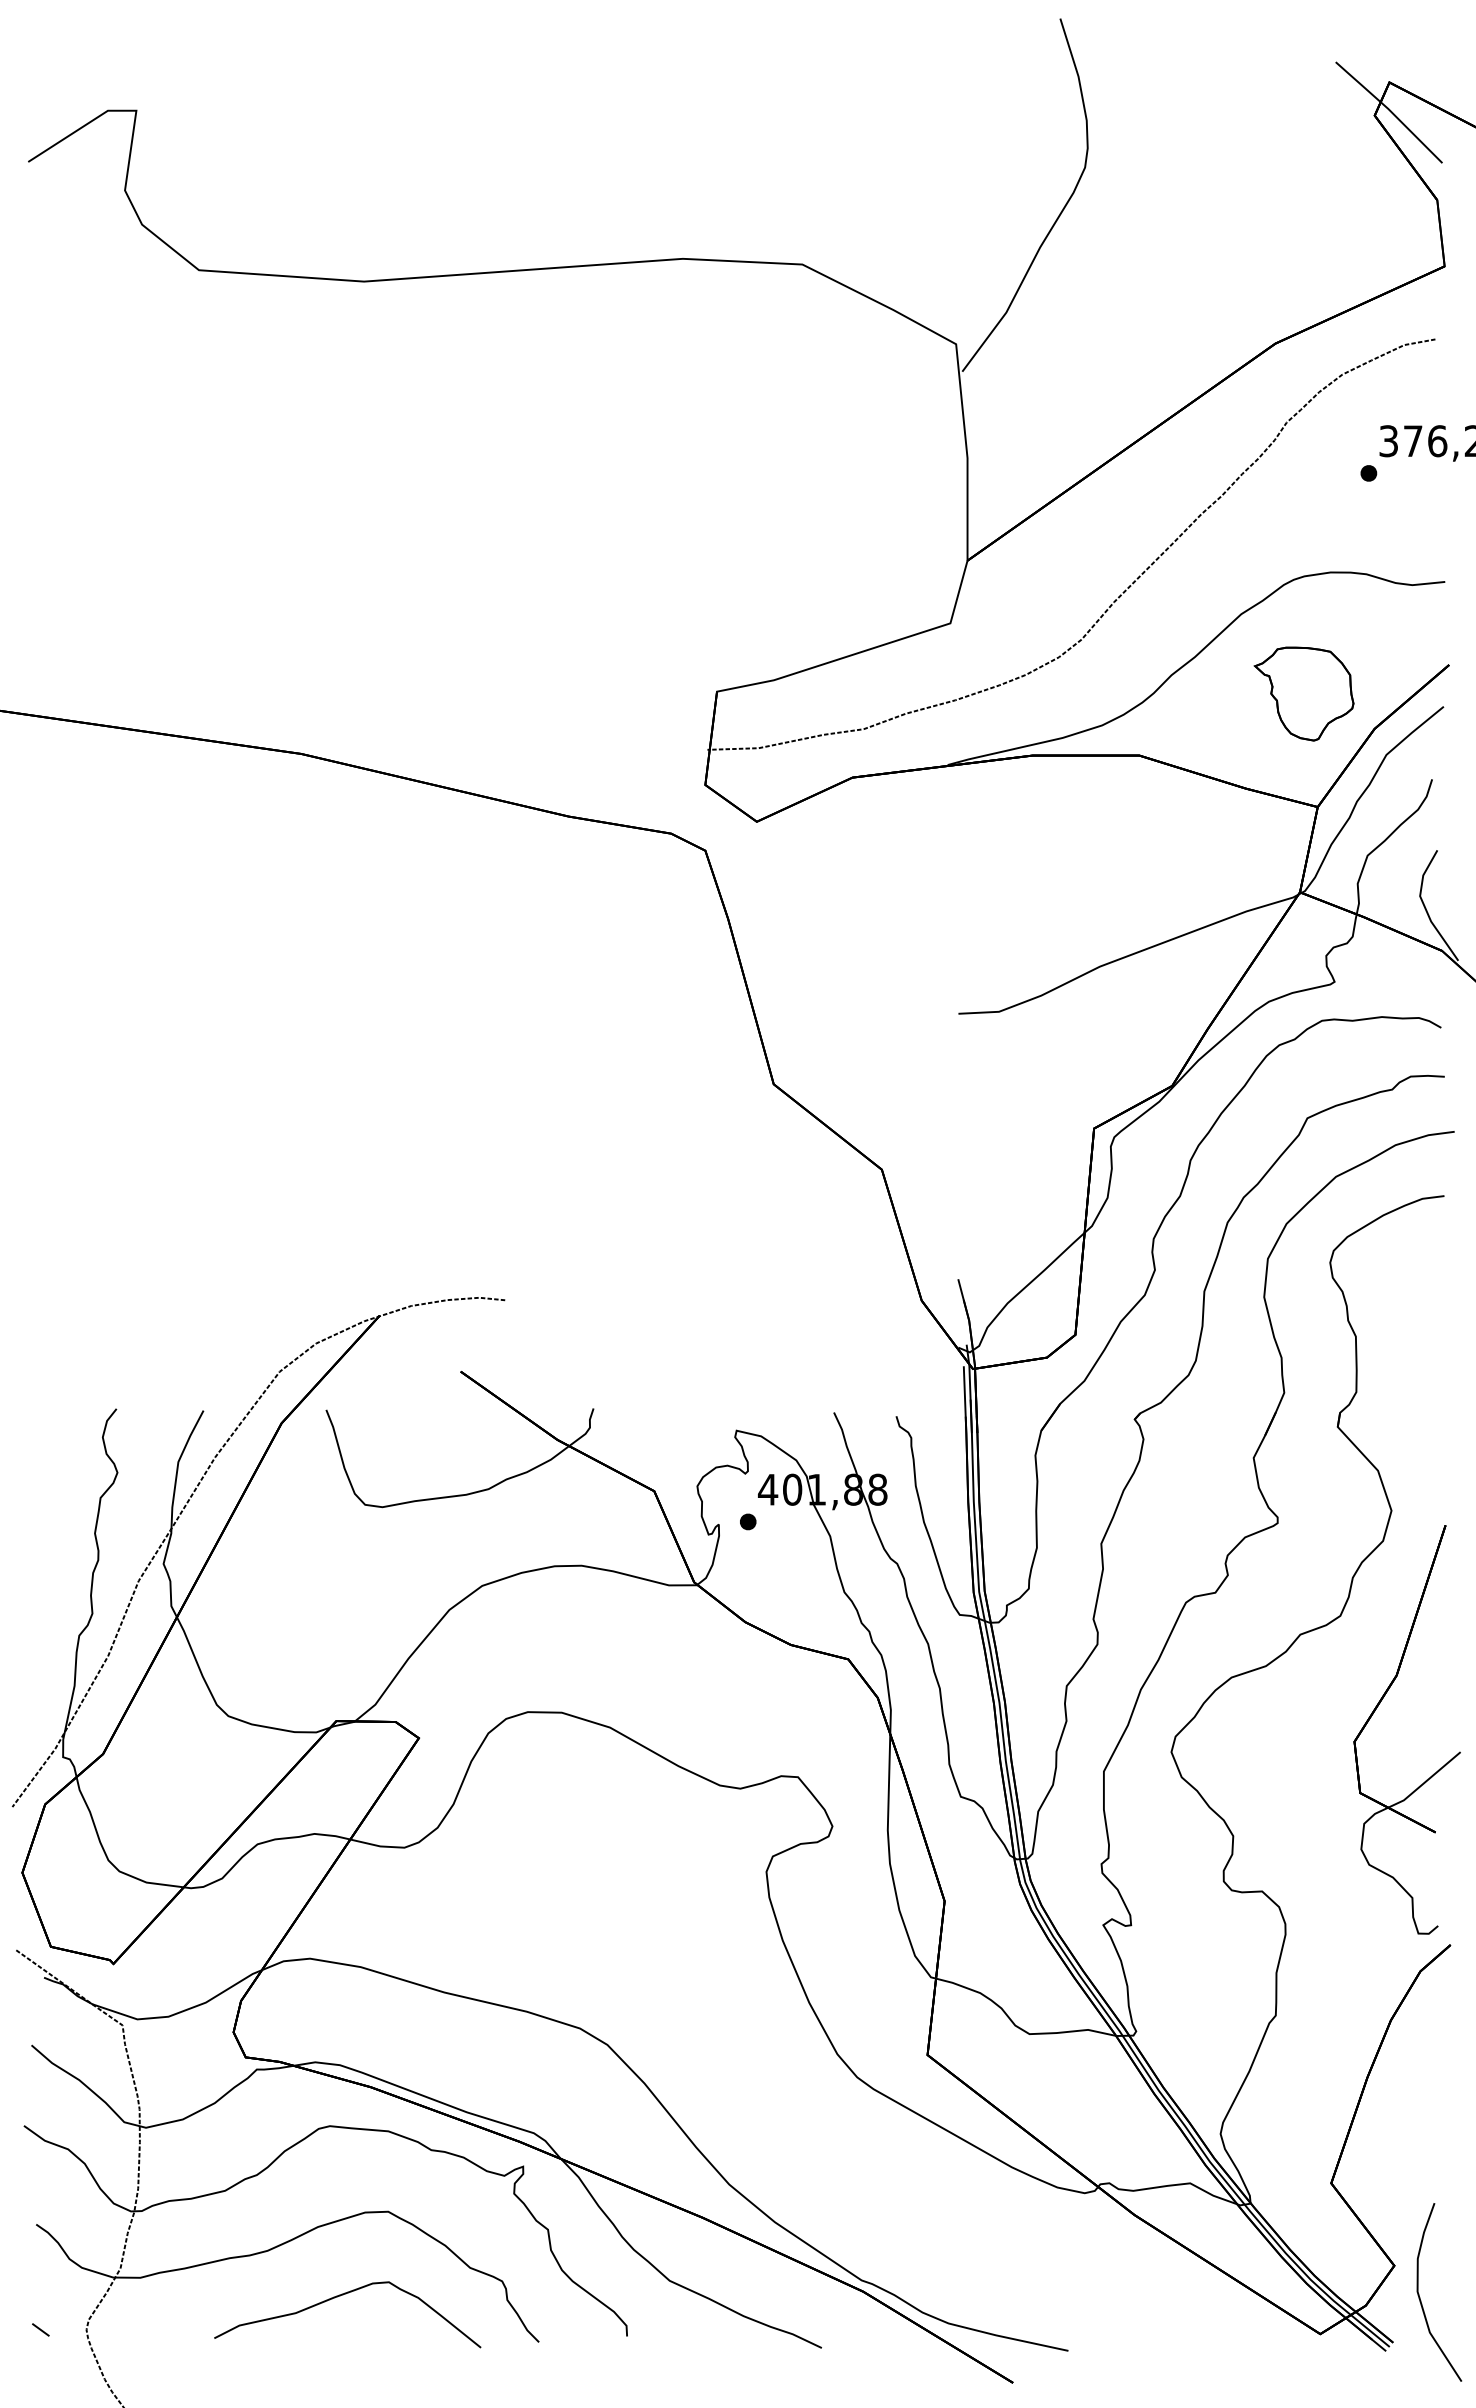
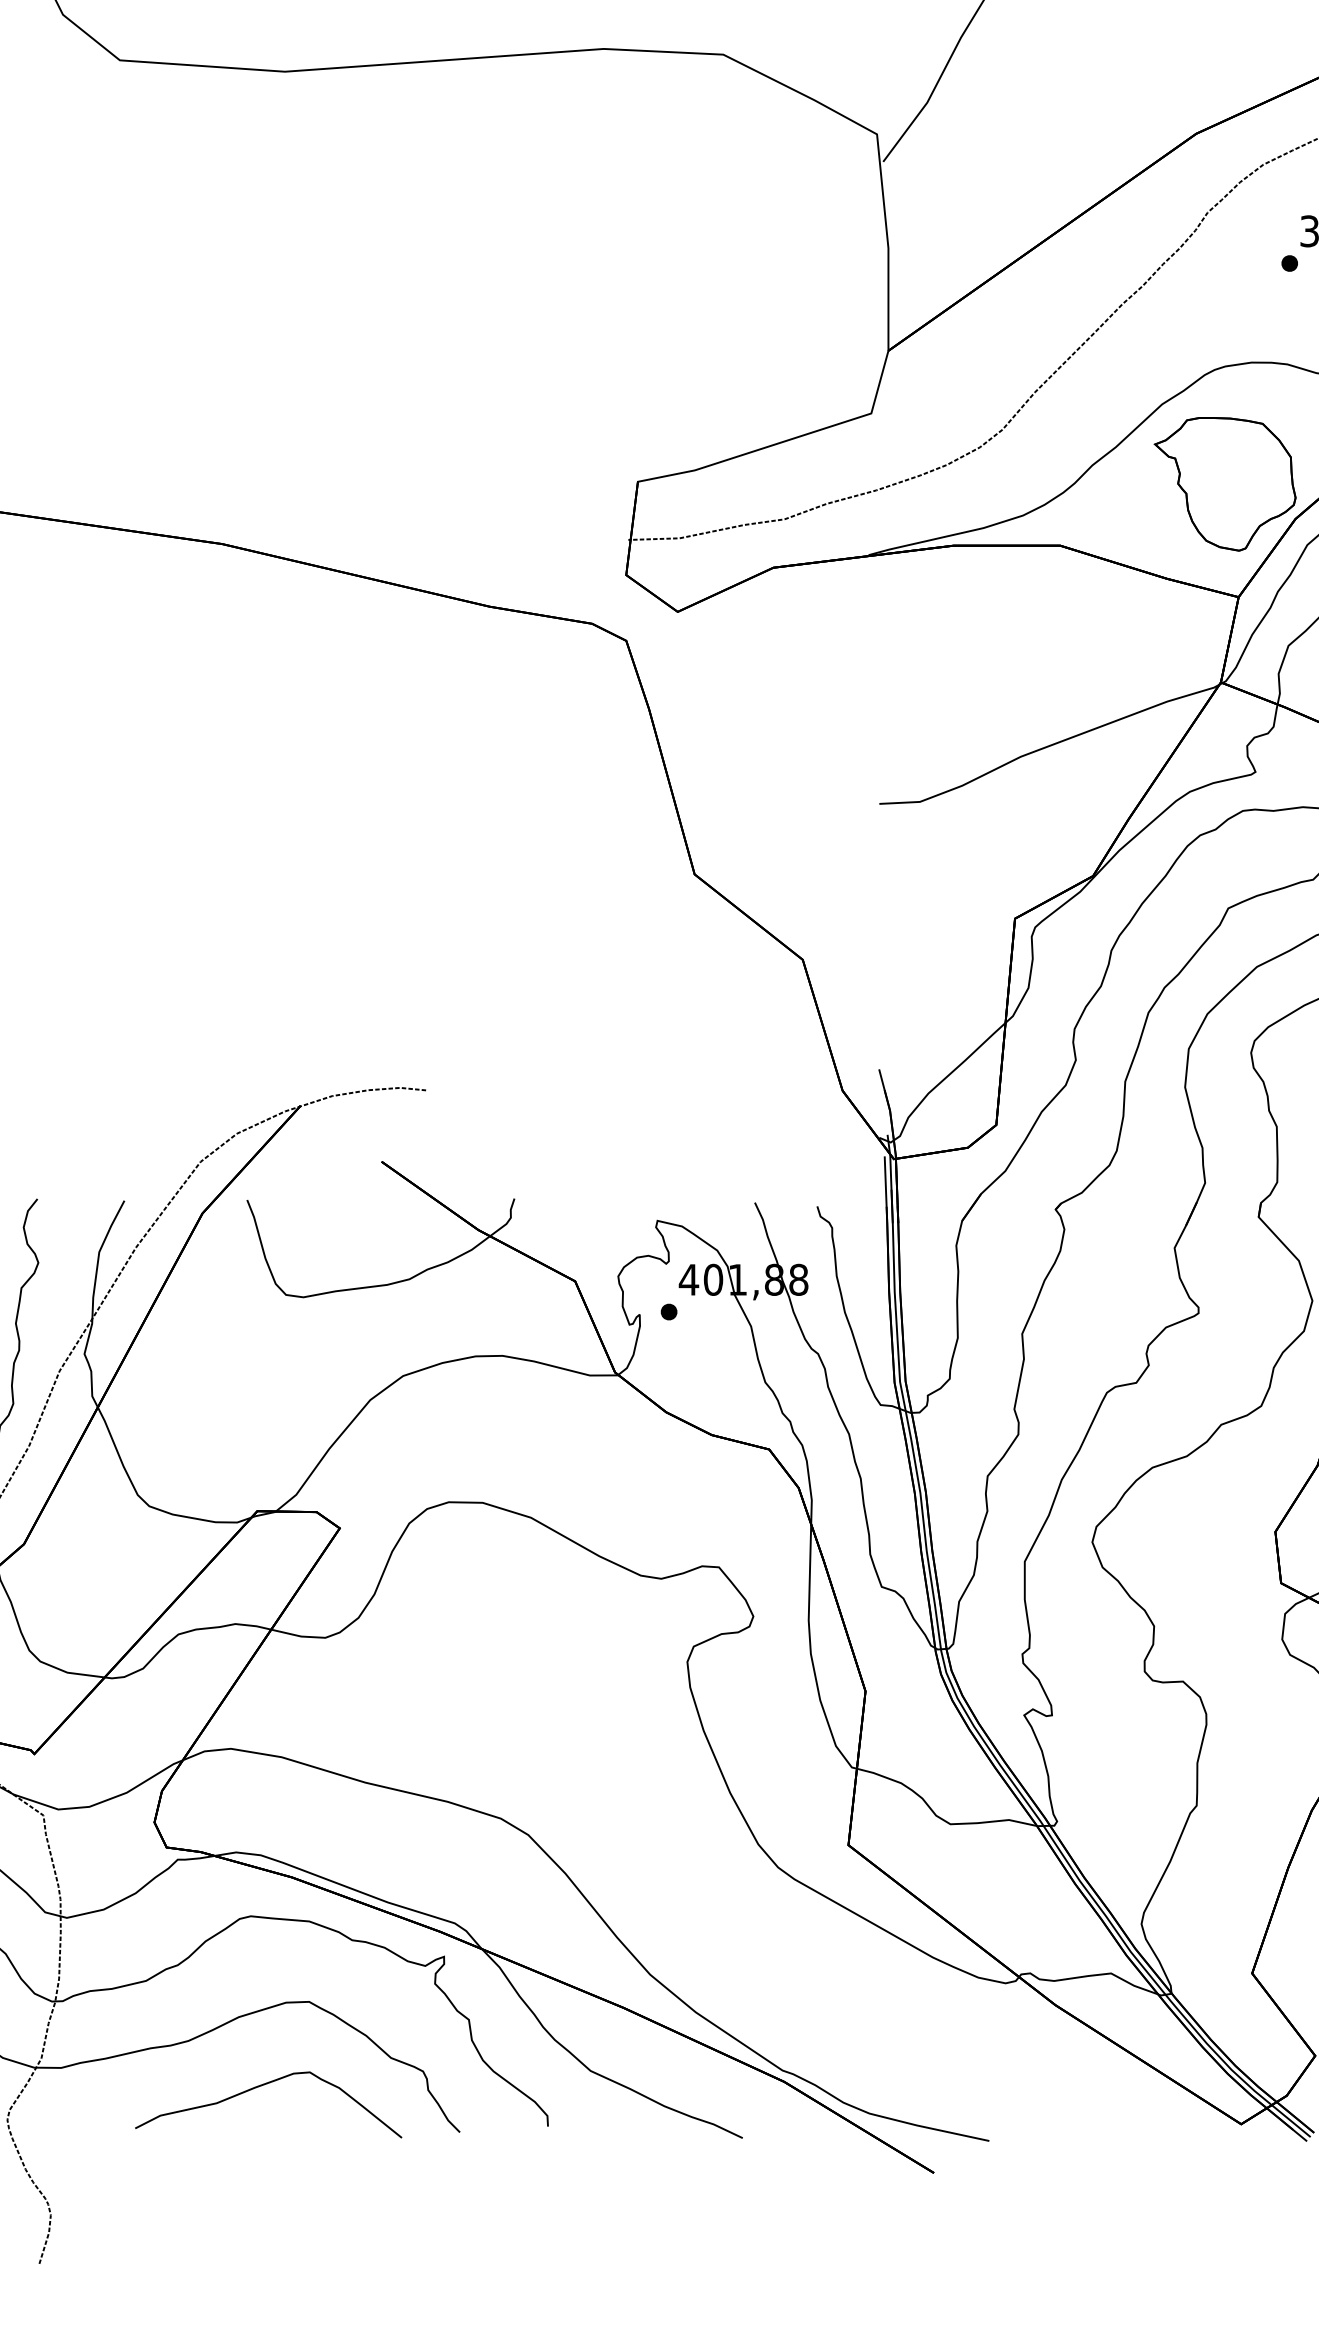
part: (1303, 693) -> (1224, 483), size x1.43

